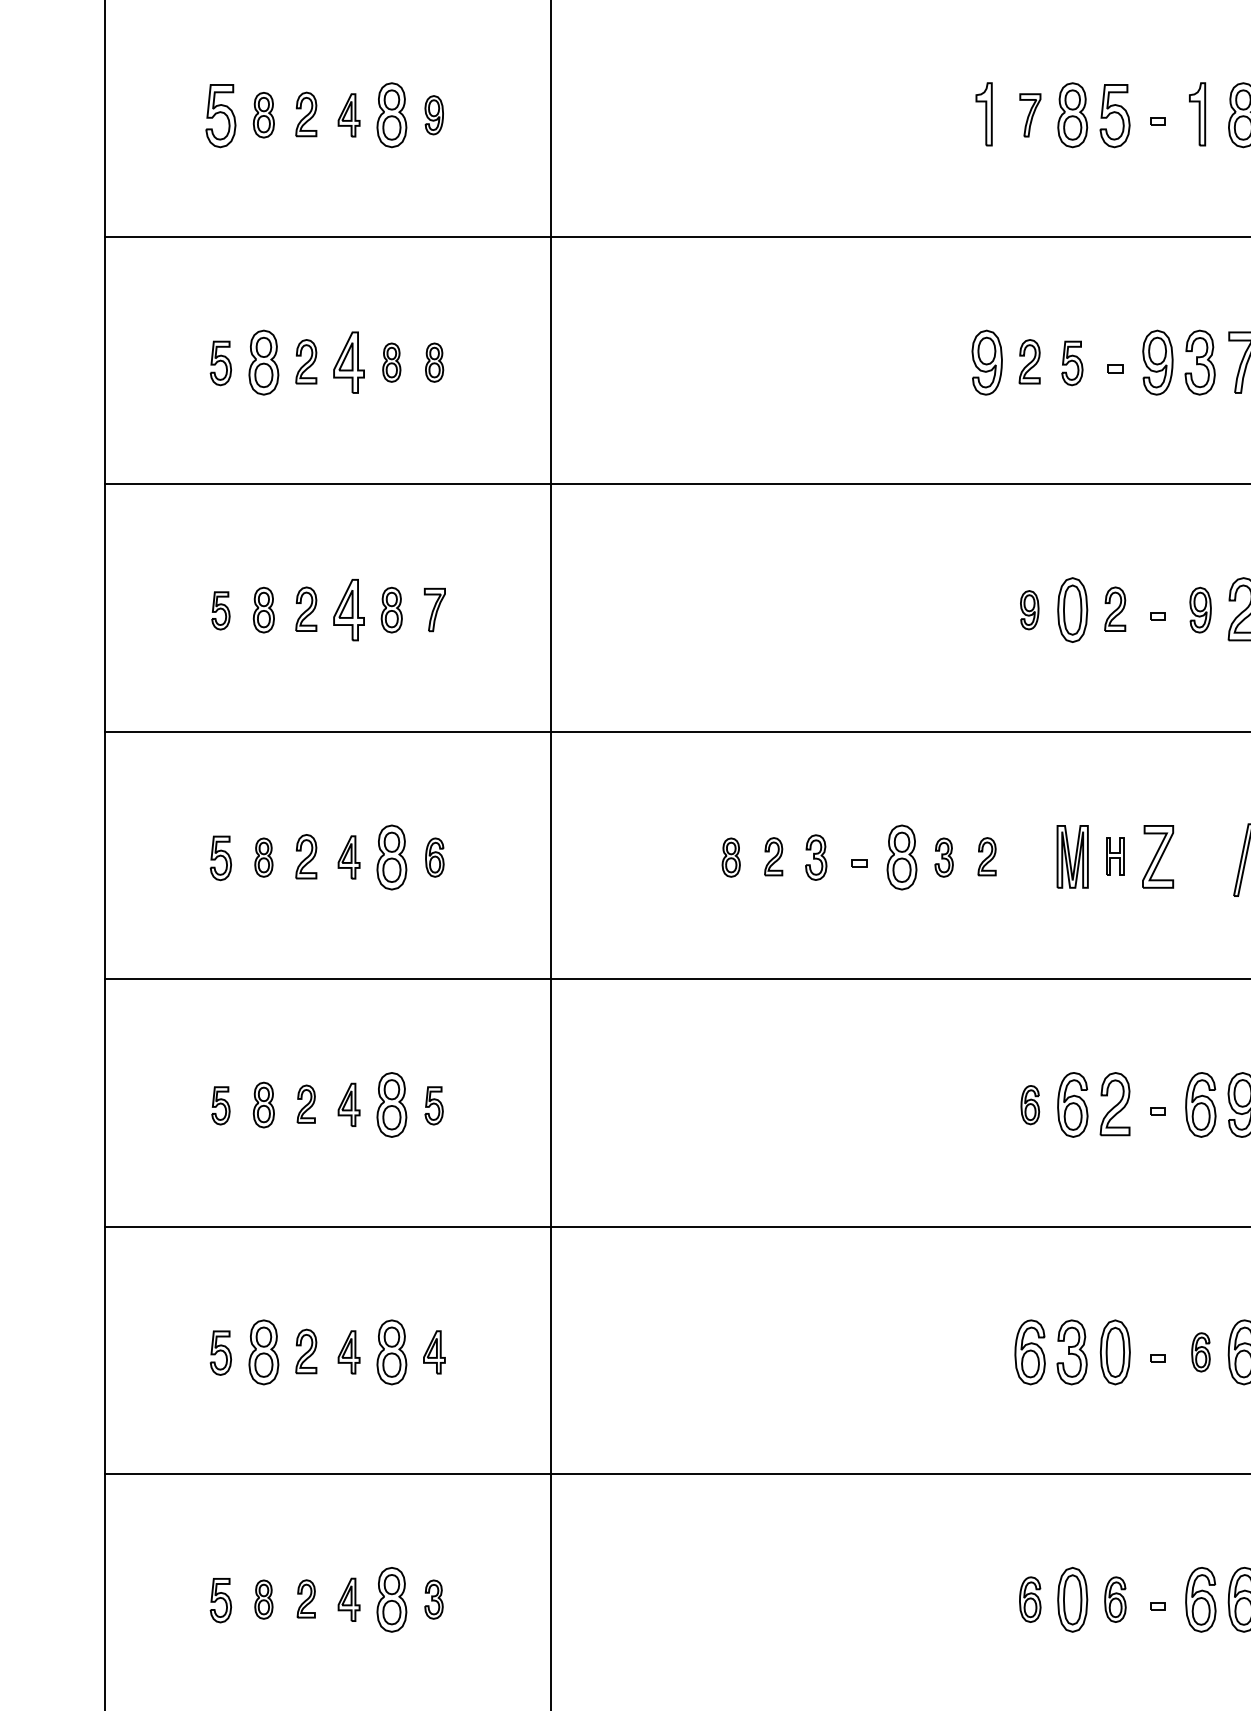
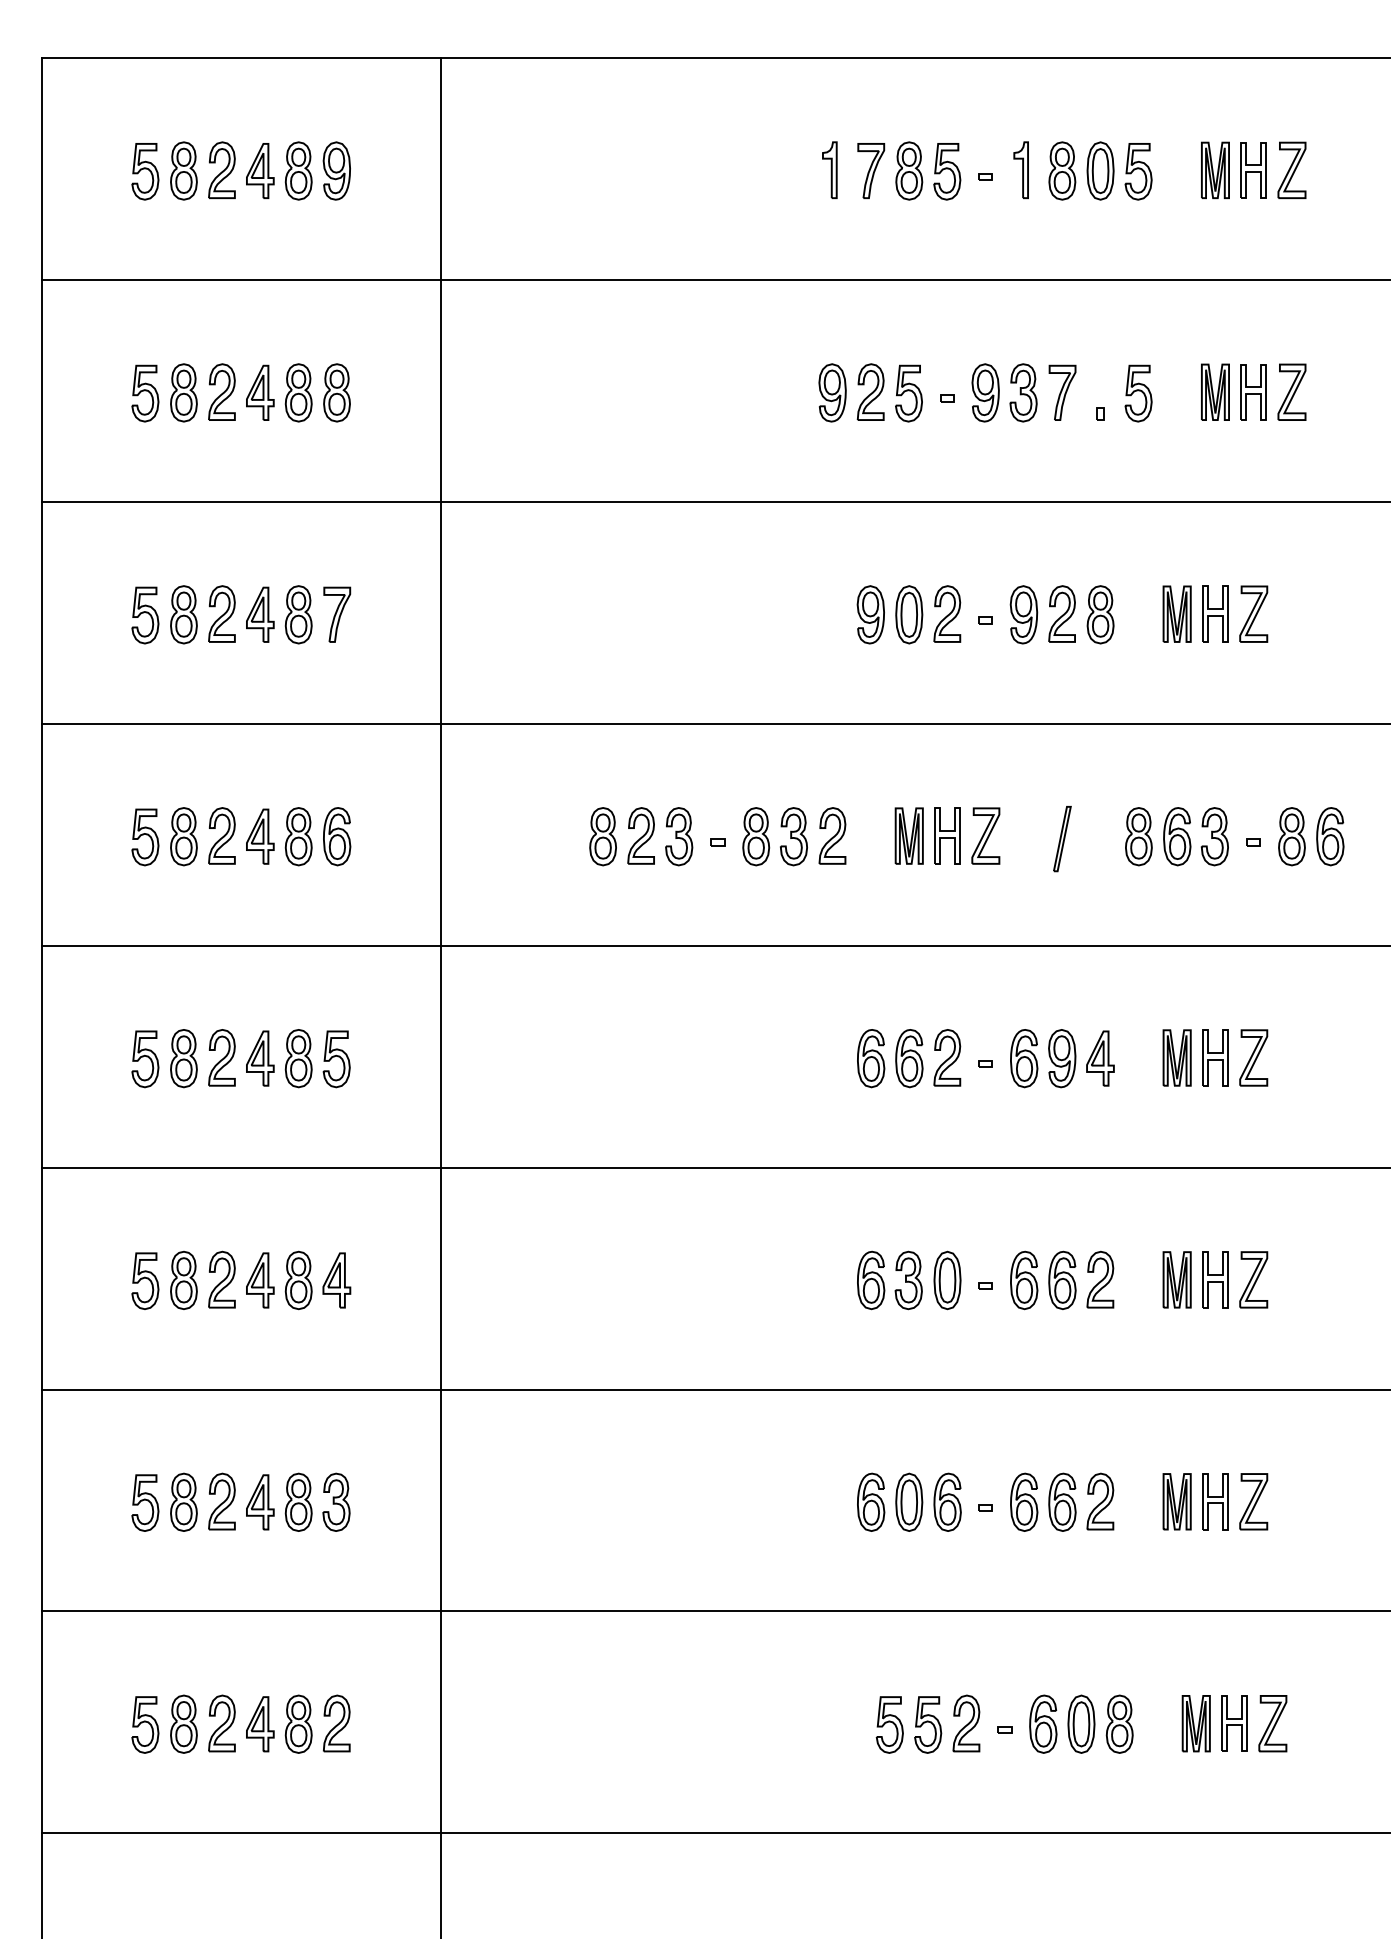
part: (263, 114) -> (183, 170), size x1.43
part: (305, 114) -> (221, 170), size x1.43
part: (434, 114) -> (336, 170), size x1.67
part: (349, 115) -> (260, 171), size x1.43
part: (1030, 115) -> (871, 171), size x1.43
part: (305, 361) -> (221, 391), size x1.43
part: (1029, 361) -> (870, 391), size x1.43
part: (391, 362) -> (298, 392), size x1.67
part: (434, 362) -> (336, 392), size x1.67
part: (221, 363) -> (145, 393), size x1.43
part: (1071, 363) -> (908, 393), size x1.43
part: (305, 608) -> (221, 613), size x1.43
part: (1115, 608) -> (947, 613), size x1.43
part: (263, 609) -> (183, 614), size x1.43
part: (391, 609) -> (298, 614), size x1.43
part: (435, 609) -> (337, 614), size x1.43
part: (1029, 609) -> (870, 614), size x1.67
part: (1200, 609) -> (1023, 614), size x1.43
part: (221, 610) -> (145, 615), size x1.67
part: (305, 856) -> (221, 835), size x1.43
part: (772, 856) -> (640, 835), size x1.67
part: (987, 856) -> (832, 835), size x1.67
part: (1115, 856) -> (947, 835), size x1.67
part: (263, 857) -> (183, 836), size x1.67
part: (349, 857) -> (260, 836), size x1.43
part: (435, 857) -> (337, 836), size x1.67
part: (730, 857) -> (602, 836), size x1.67
part: (816, 857) -> (679, 836), size x1.43
part: (943, 857) -> (793, 836), size x1.67
part: (221, 858) -> (145, 837), size x1.43
part: (305, 1103) -> (221, 1057), size x1.67
part: (263, 1104) -> (183, 1058), size x1.43
part: (349, 1104) -> (260, 1058), size x1.43
part: (1030, 1104) -> (871, 1058), size x1.67
part: (221, 1105) -> (145, 1059), size x1.67
part: (434, 1105) -> (336, 1059), size x1.67
part: (305, 1351) -> (221, 1279), size x1.43
part: (221, 1352) -> (145, 1280), size x1.43
part: (349, 1352) -> (260, 1280), size x1.43
part: (434, 1352) -> (336, 1280), size x1.43
part: (1201, 1352) -> (1024, 1280), size x1.67
part: (263, 1598) -> (183, 1501), size x1.67
part: (305, 1598) -> (221, 1501), size x1.67
part: (434, 1598) -> (336, 1501), size x1.67
part: (1030, 1598) -> (871, 1501), size x1.43
part: (1115, 1598) -> (947, 1501), size x1.43
part: (221, 1599) -> (145, 1502), size x1.43
part: (349, 1599) -> (260, 1502), size x1.43

